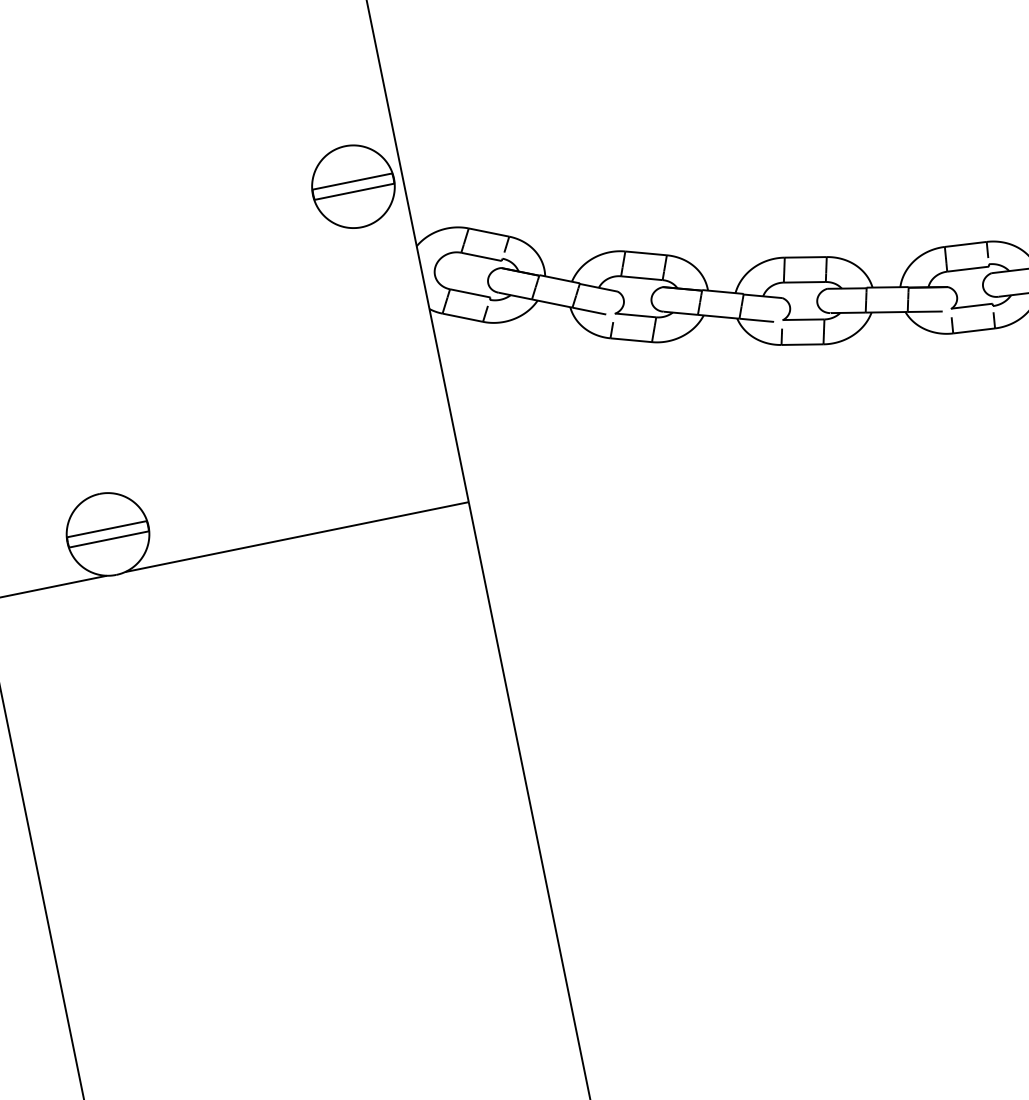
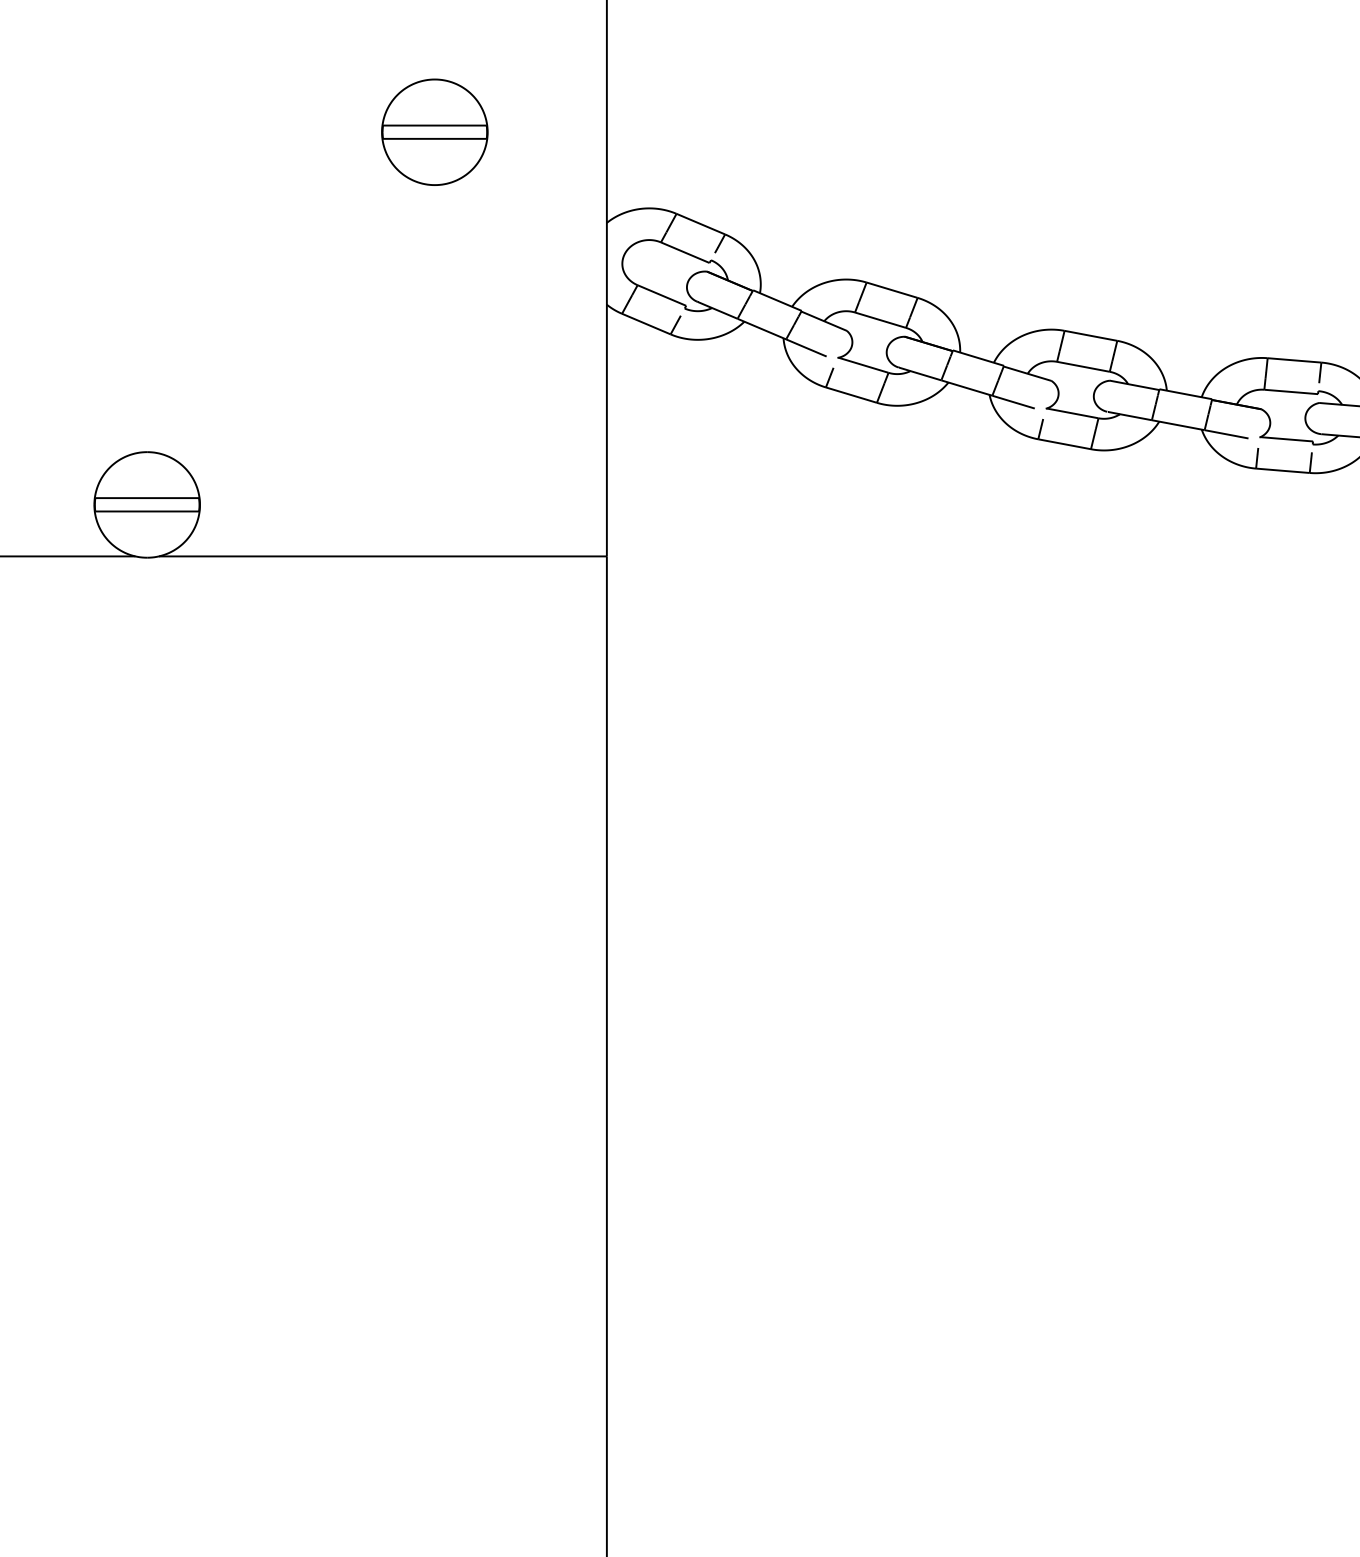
part: (353, 186) -> (434, 131), moved

